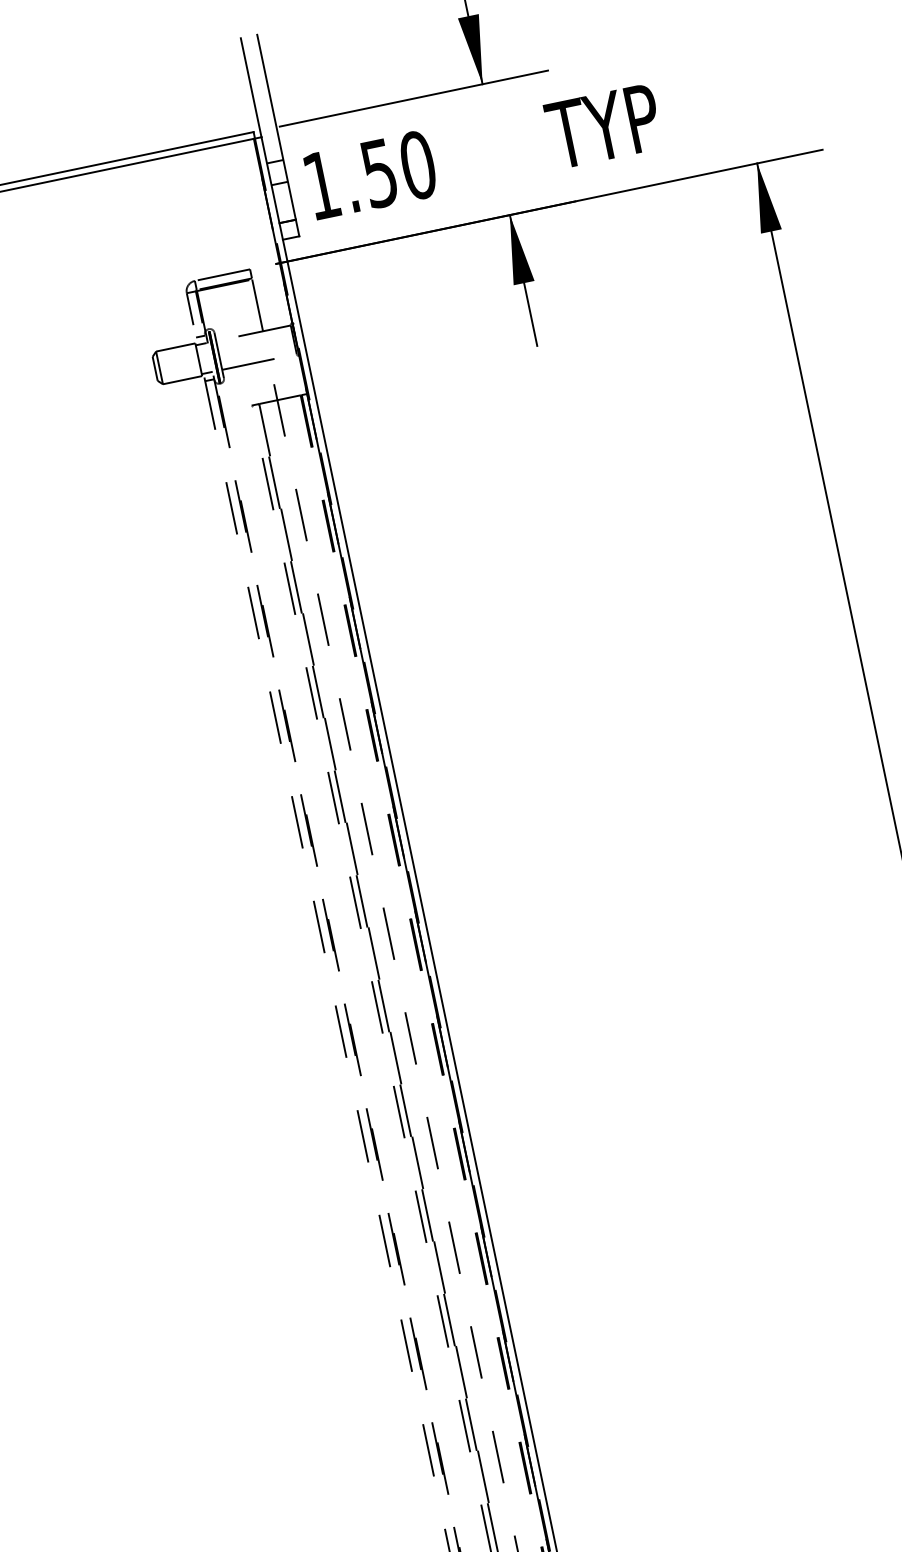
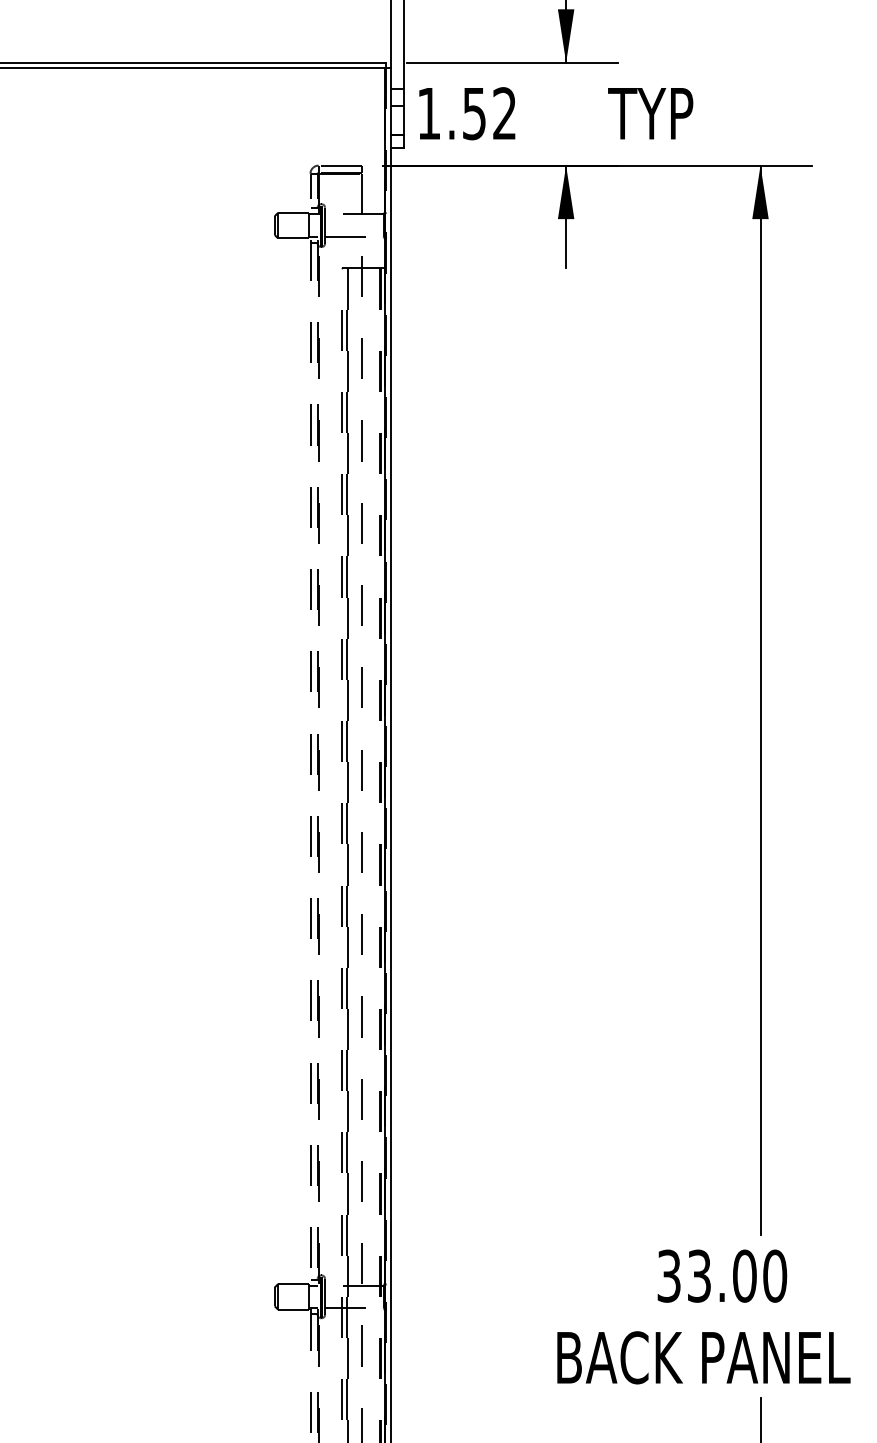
text: (417, 165) -> (504, 113), 1.50 -> 1.52

